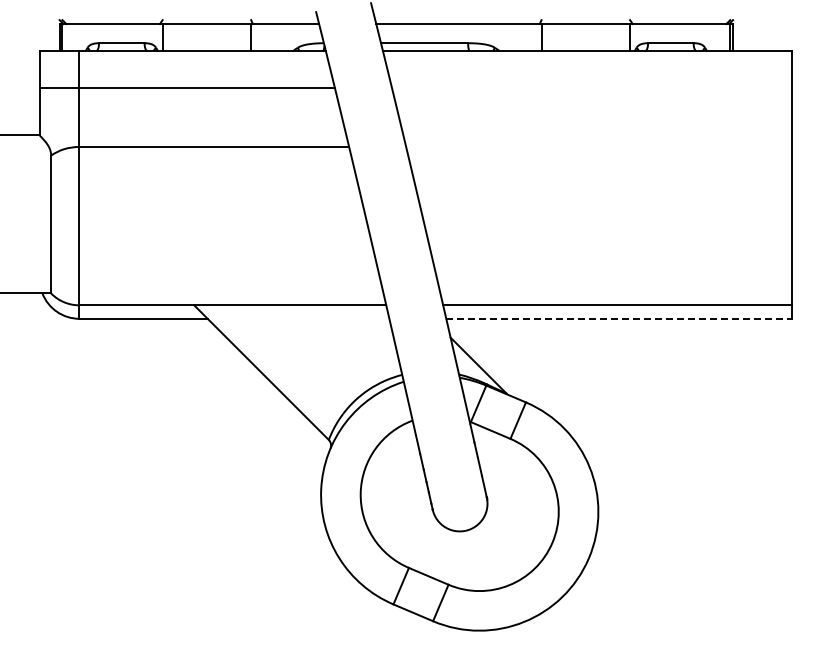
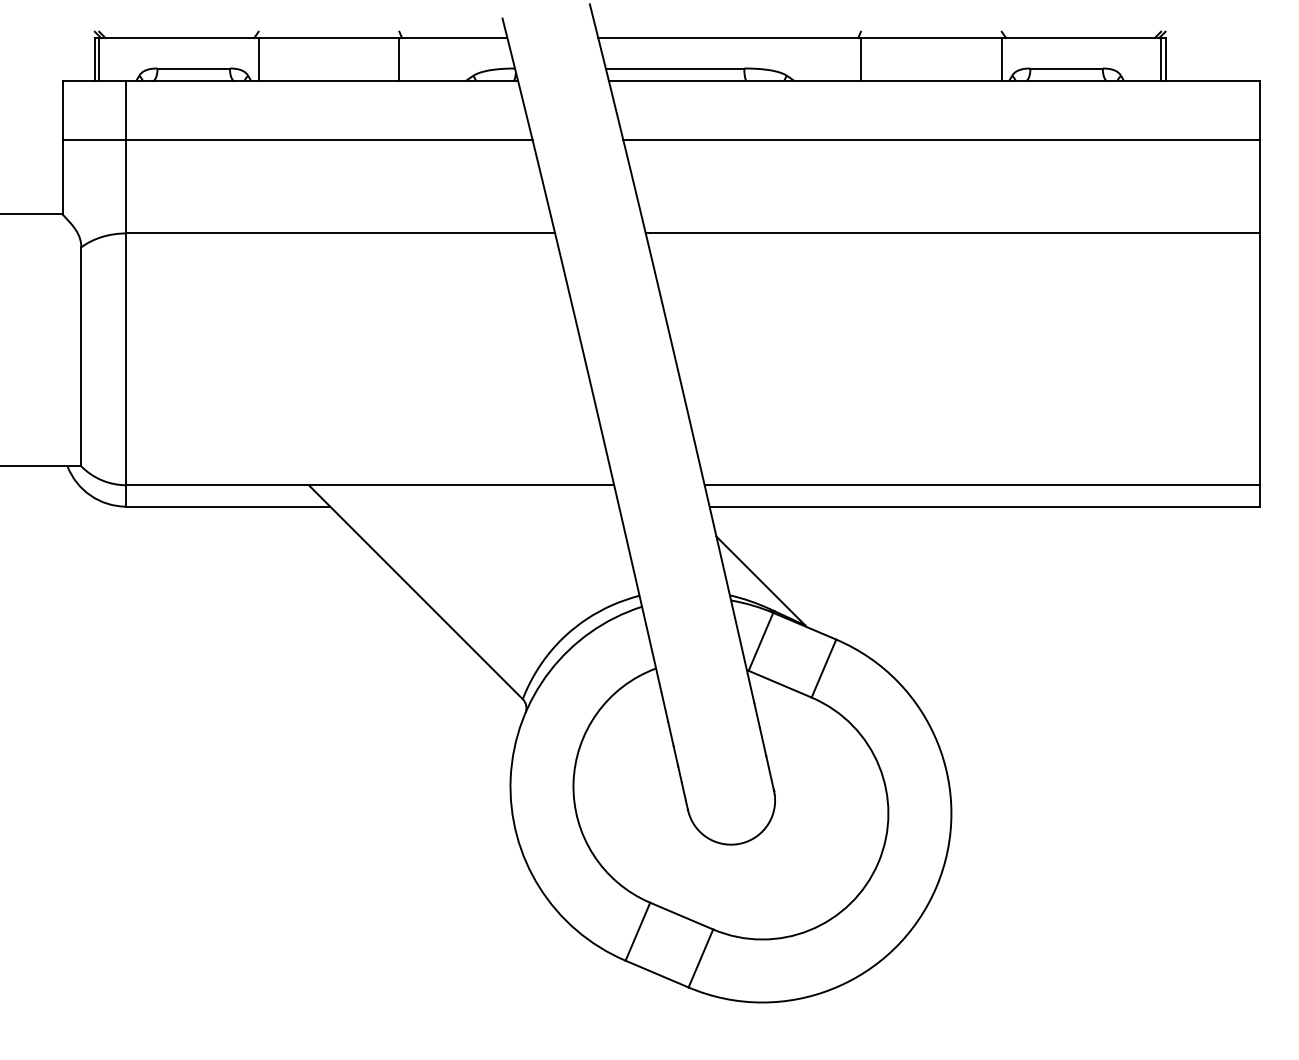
line: (592, 88) -> (942, 140), added
line: (599, 146) -> (953, 232), added
line: (619, 318) -> (984, 506), dashed -> solid

